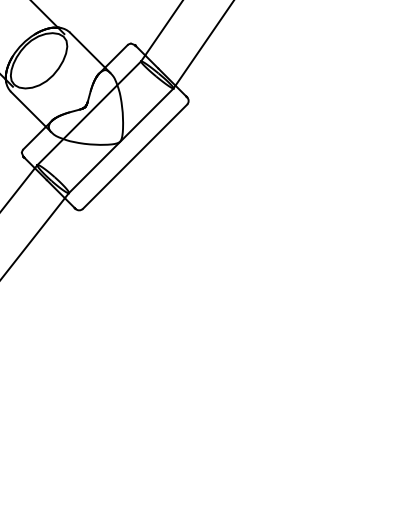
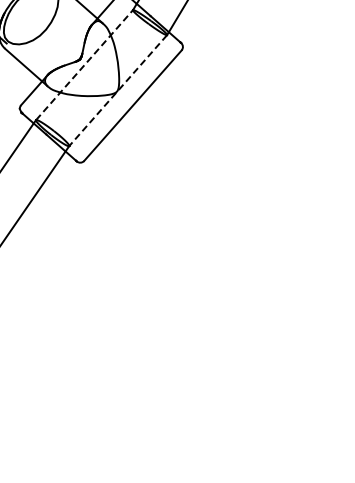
line: (89, 112) -> (84, 64), solid -> dashed
line: (121, 140) -> (118, 90), solid -> dashed

